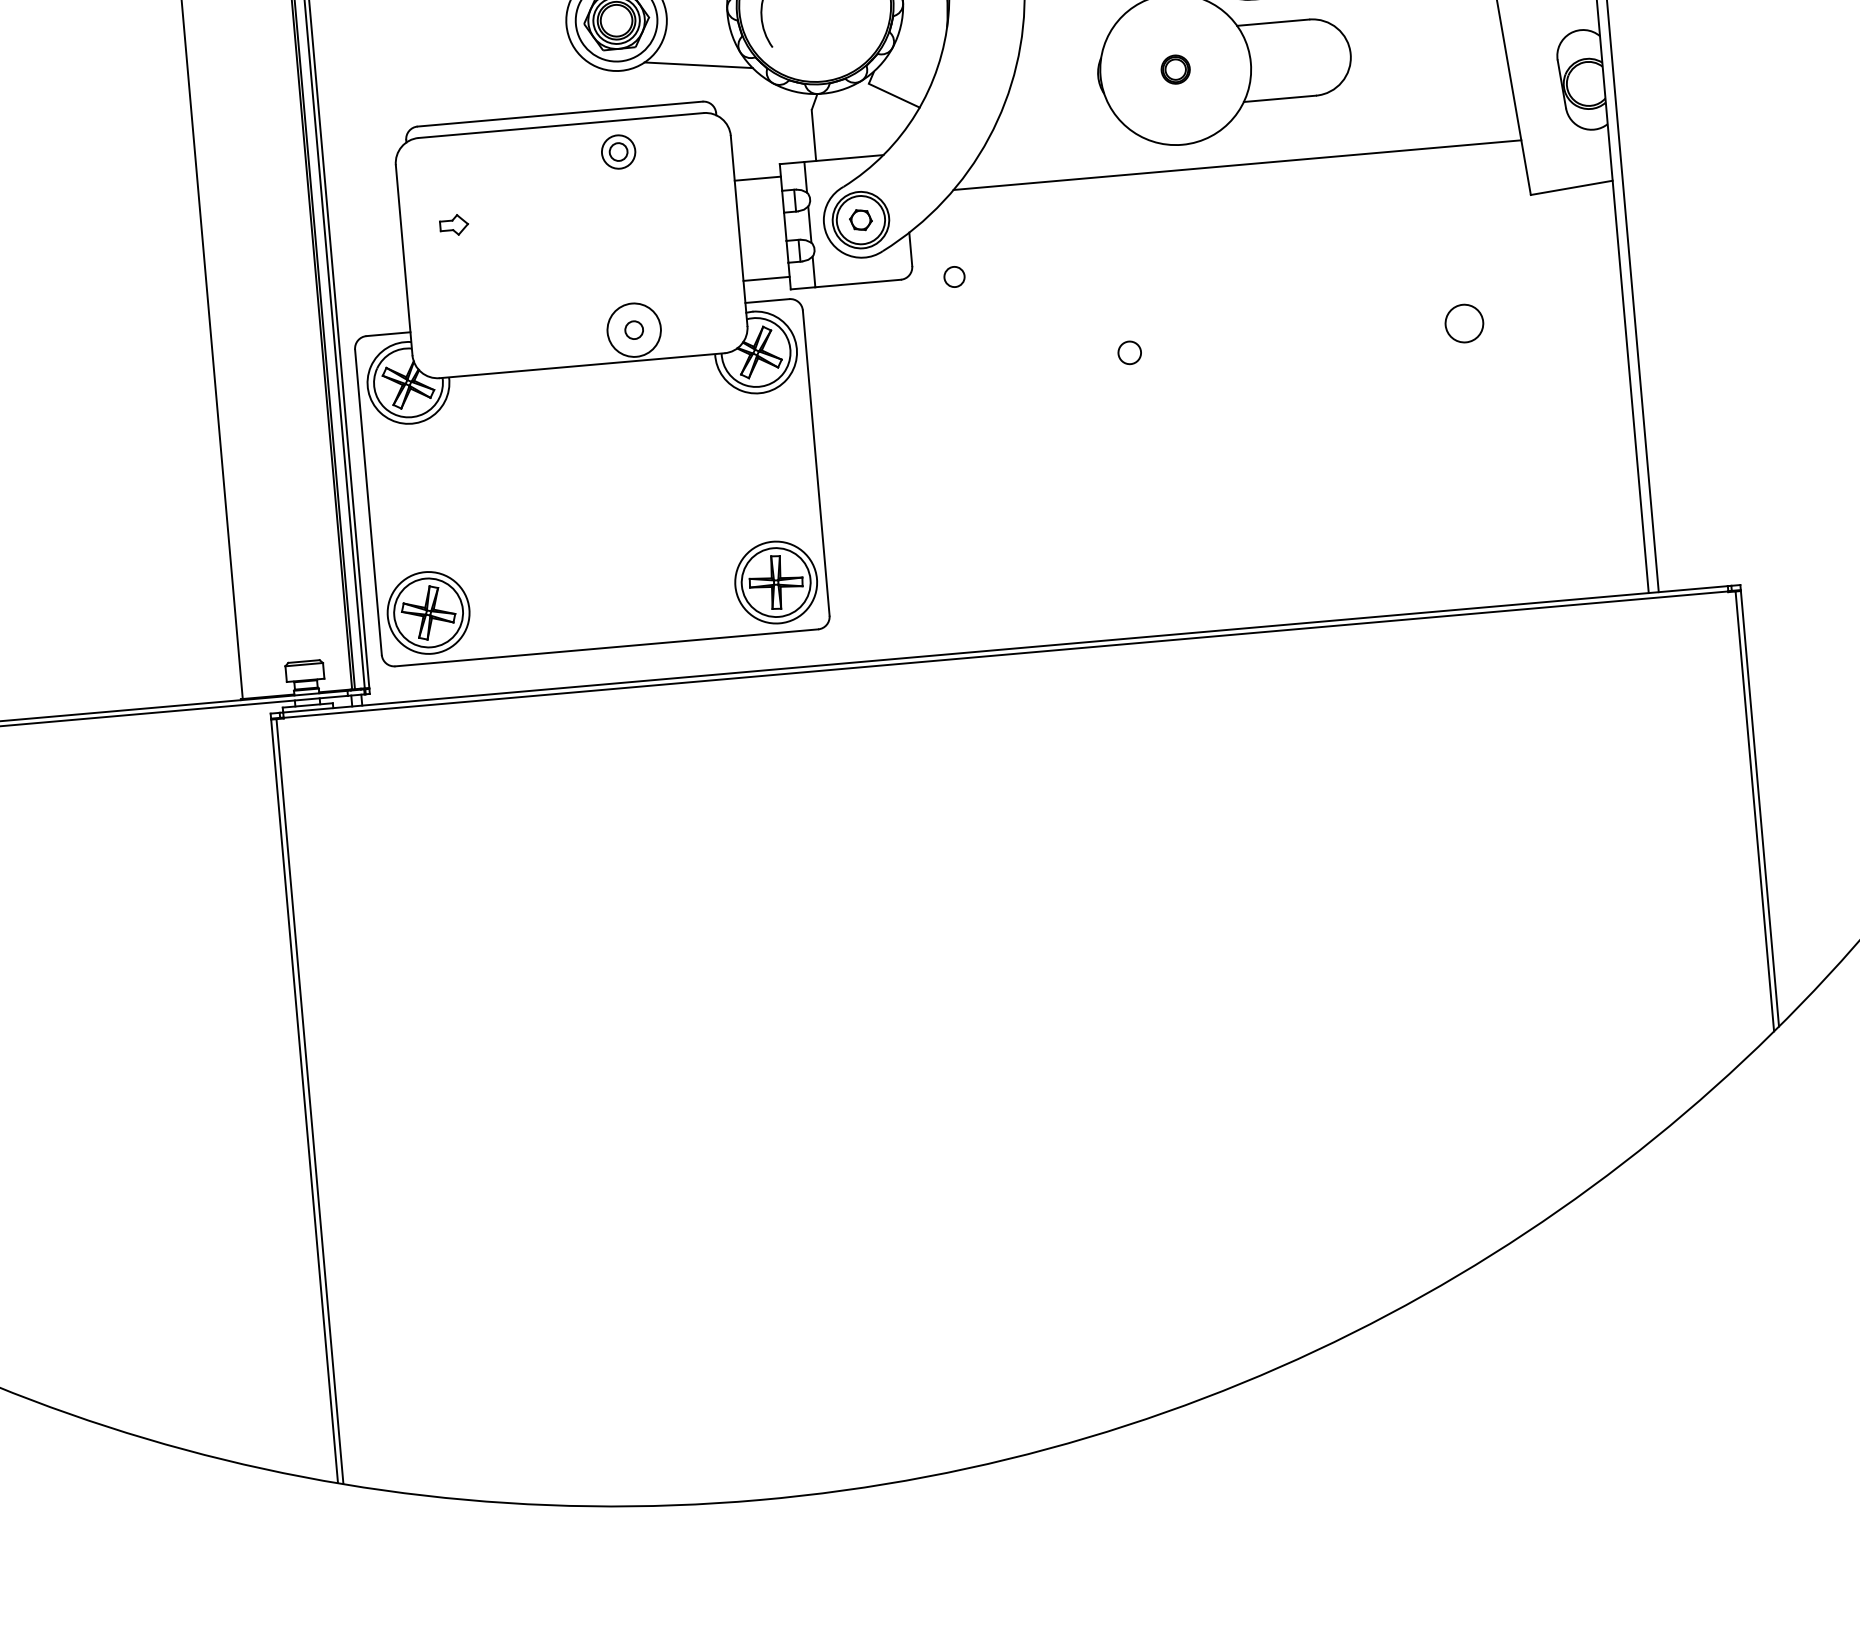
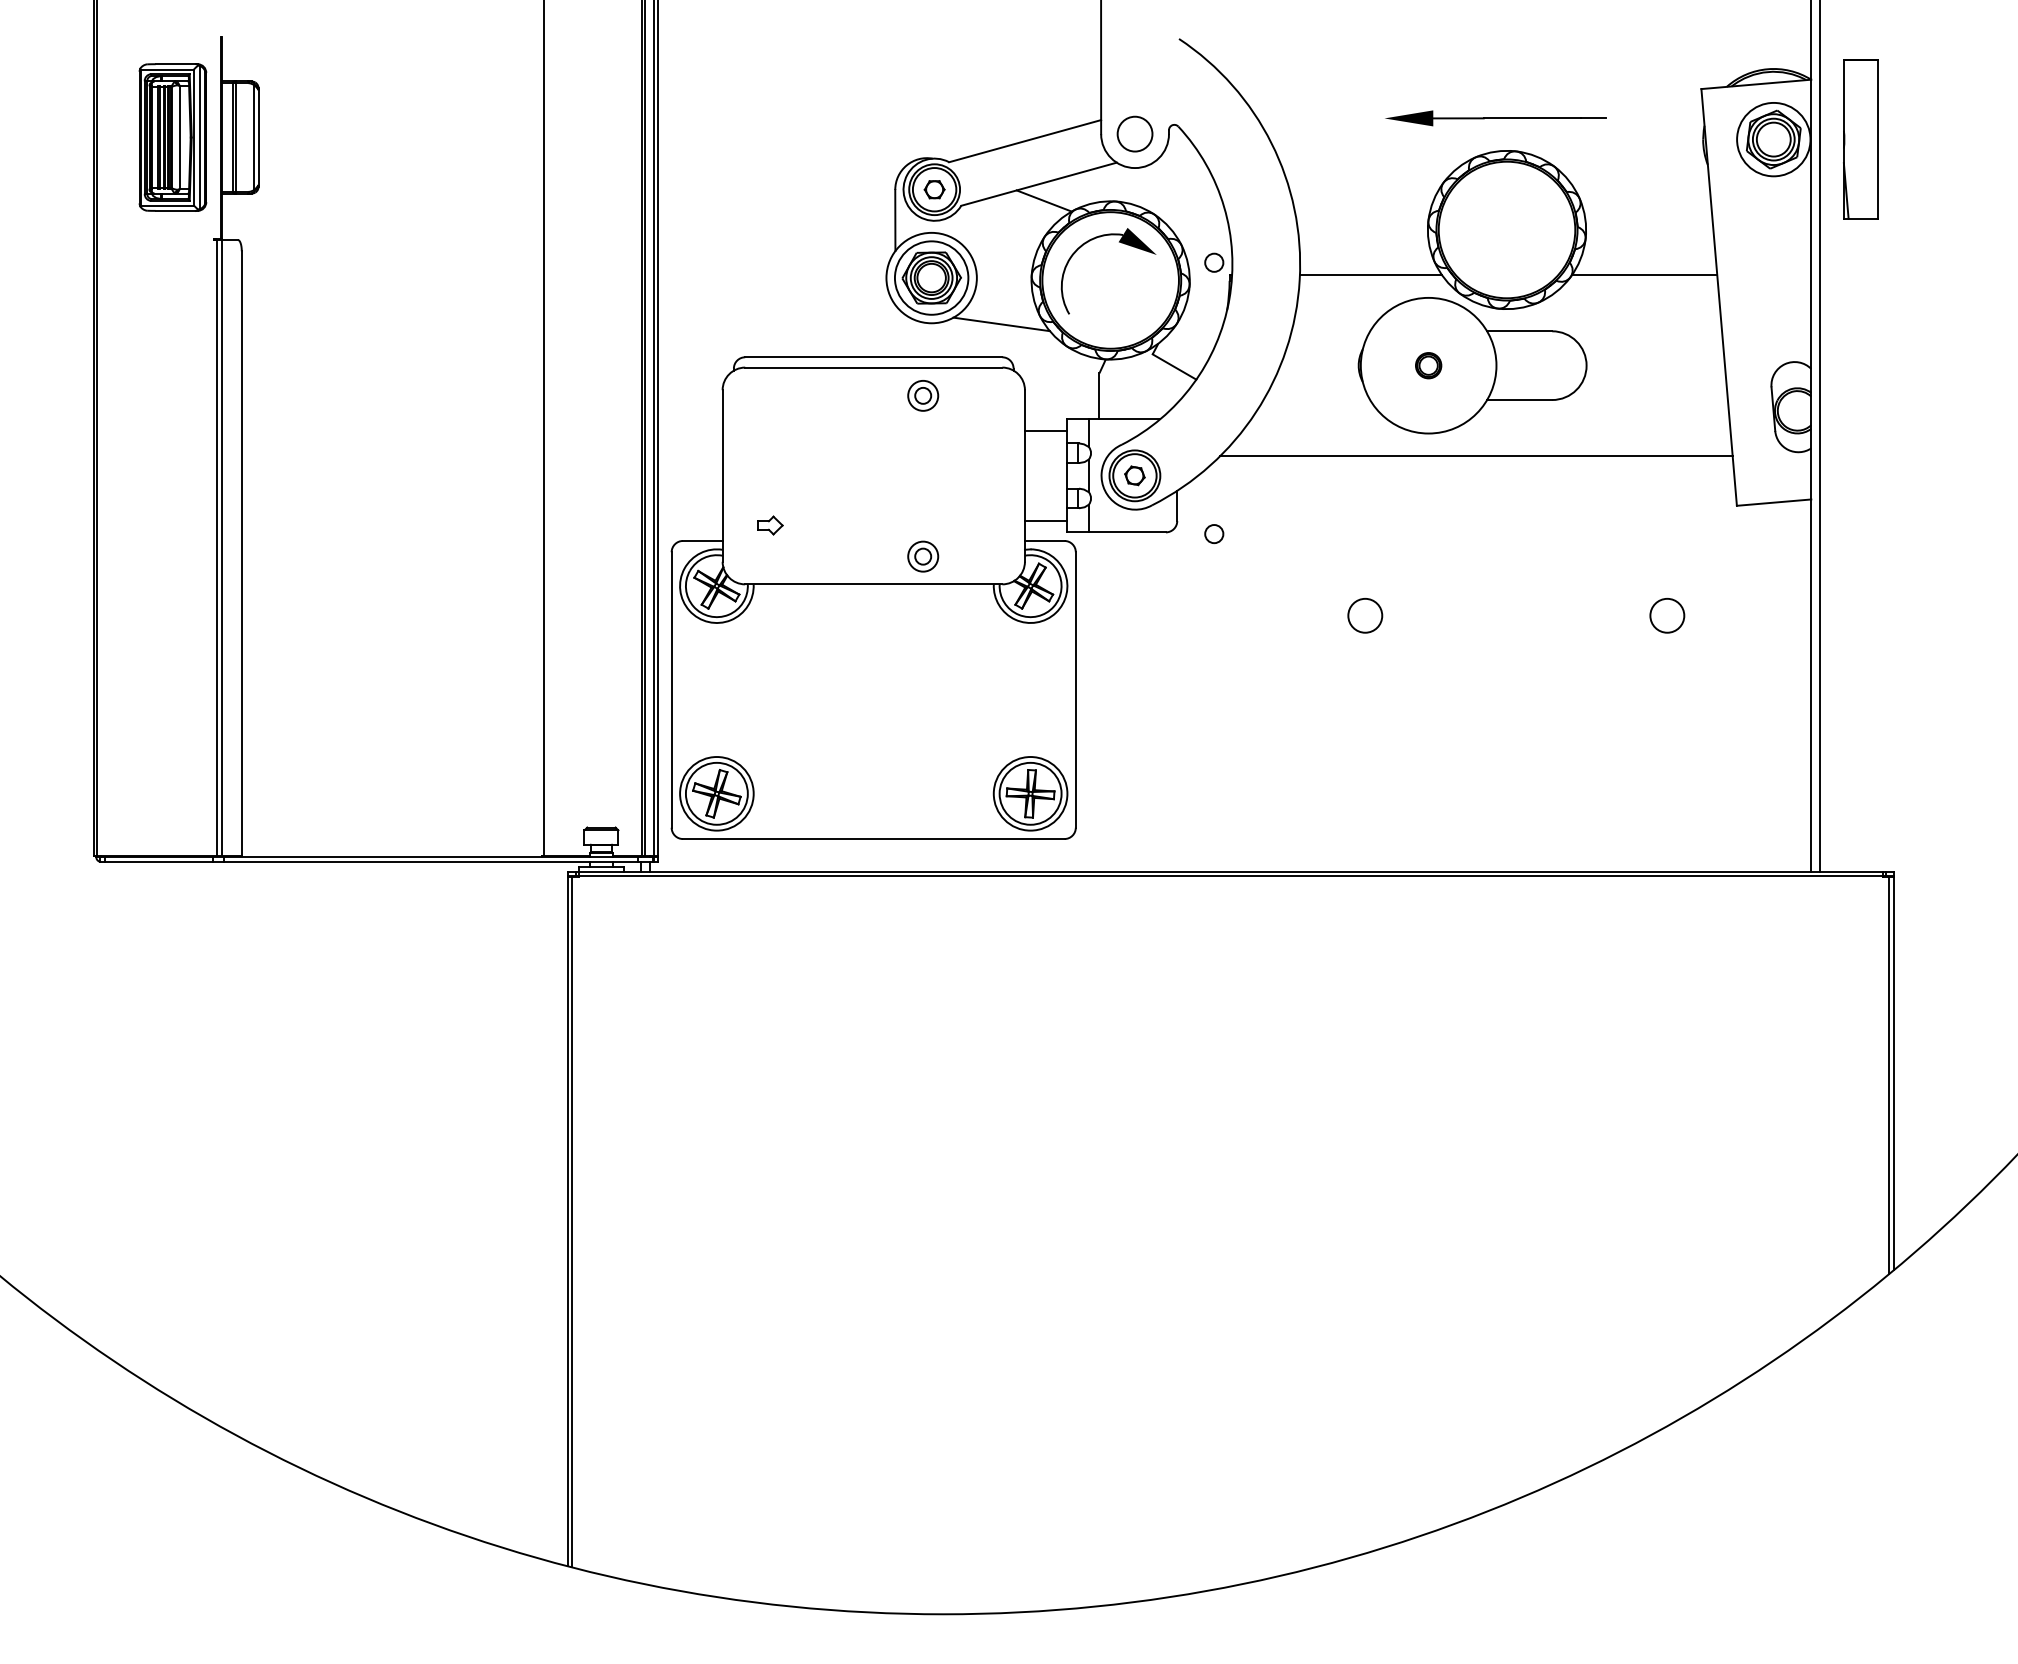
part: (454, 225) -> (770, 525), moved
circle: (634, 330) -> (923, 556), size x0.62
circle: (1129, 352) -> (1365, 615), size x1.67

